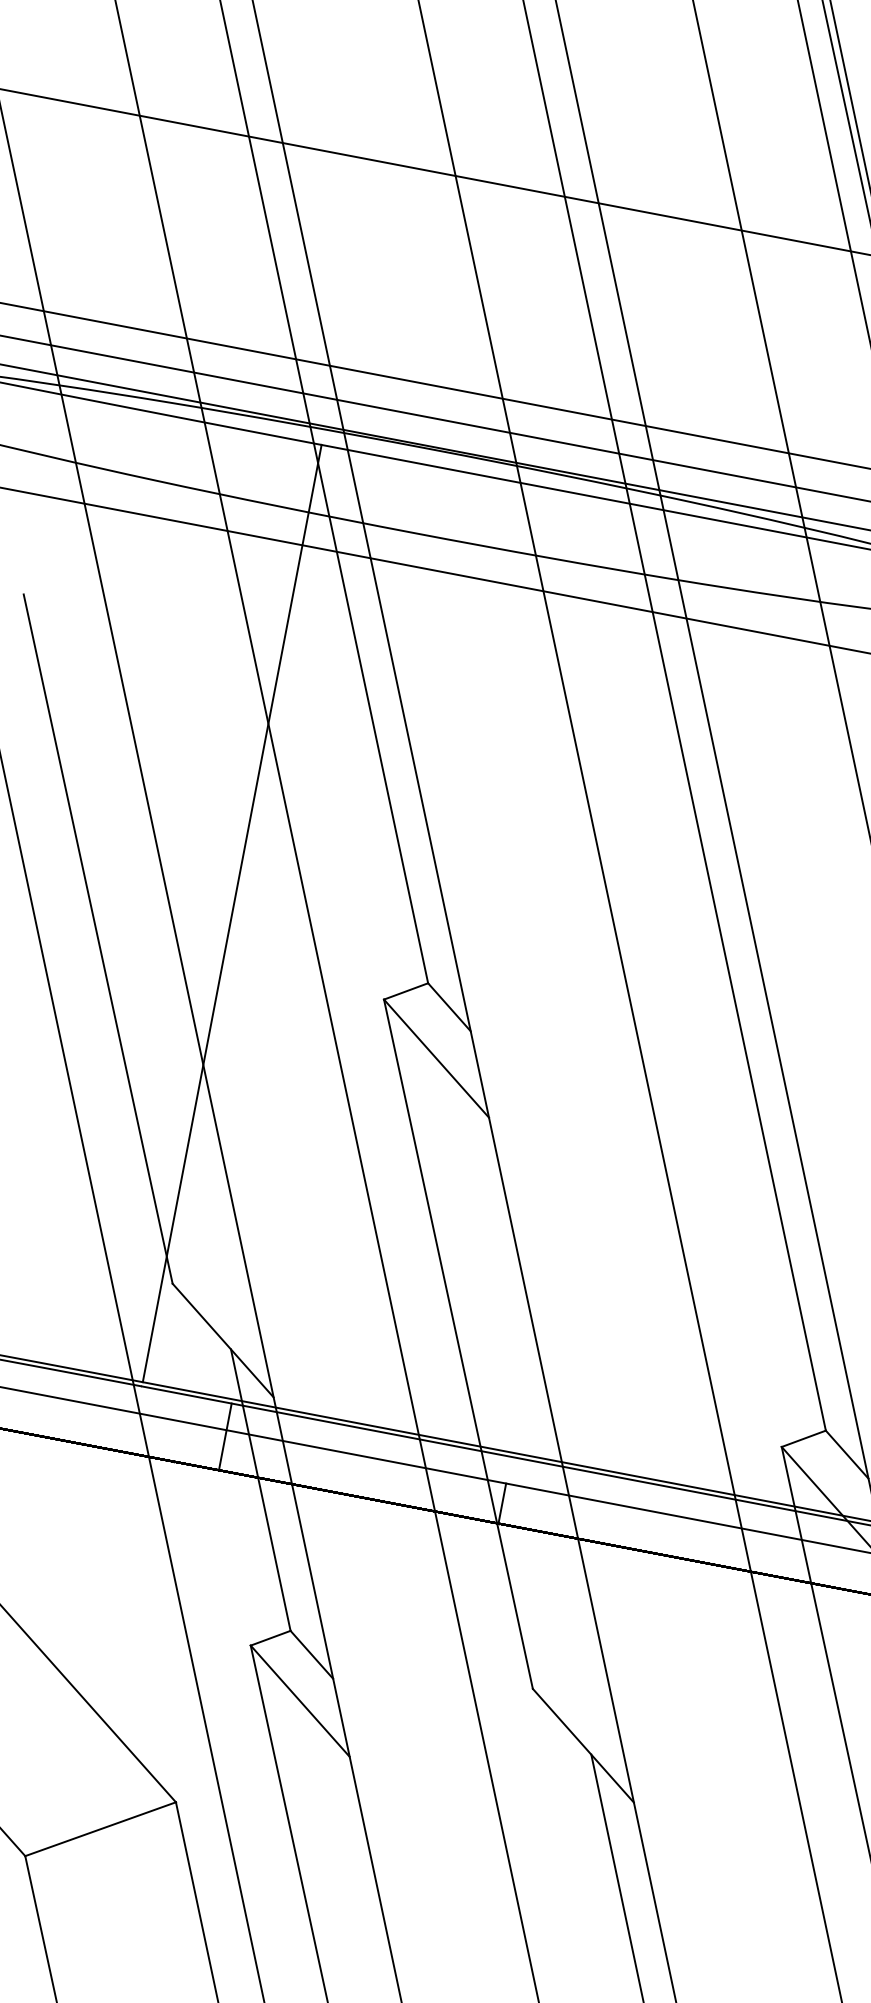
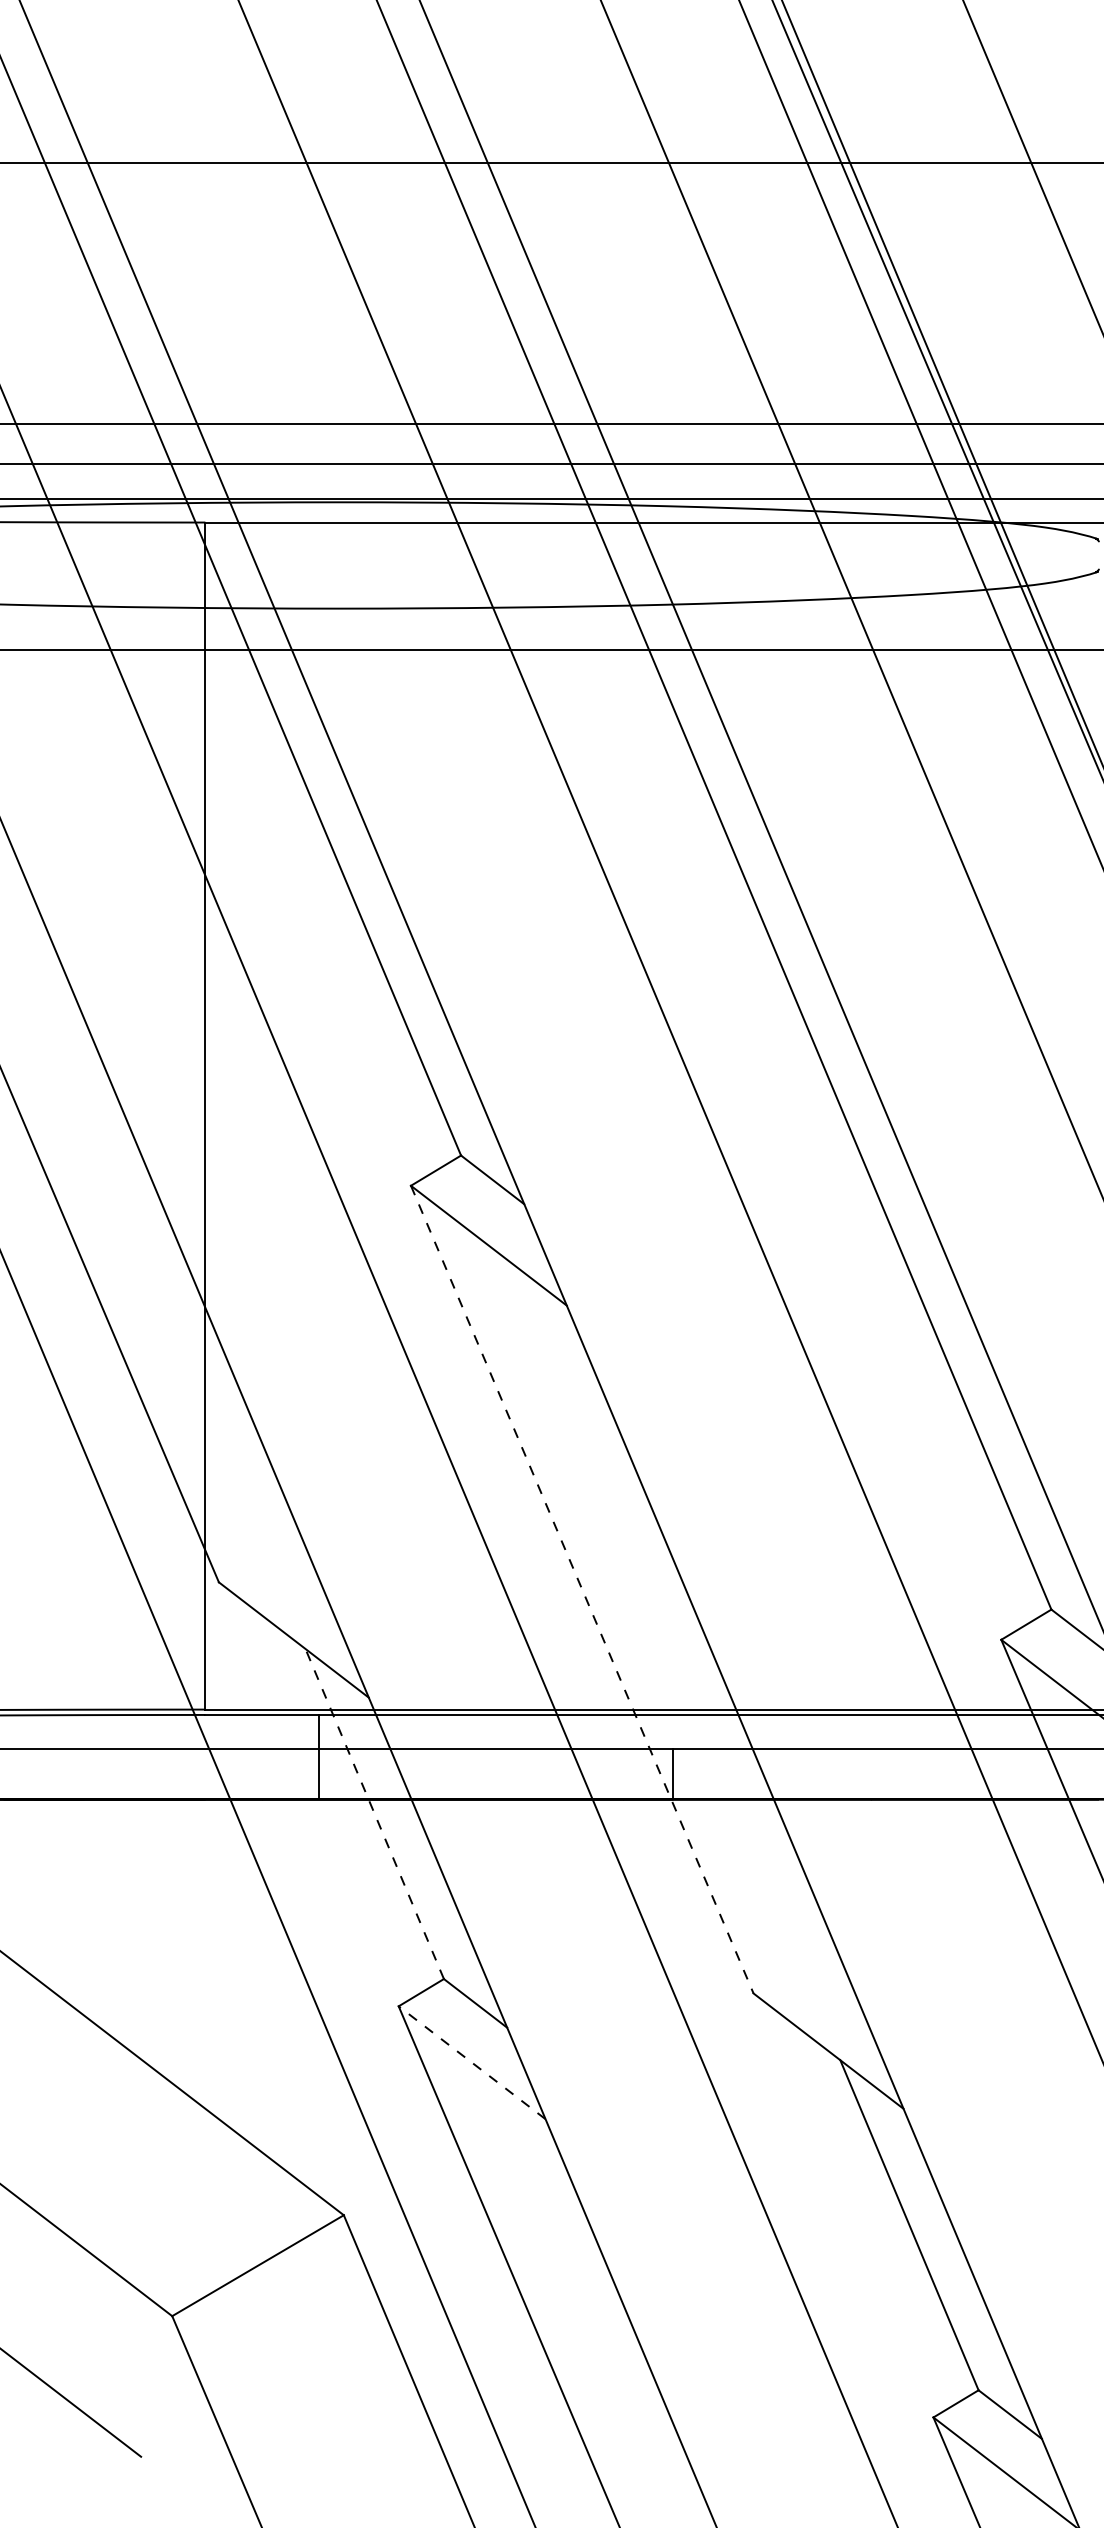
line: (458, 1344) -> (582, 1589), solid -> dashed
line: (260, 1490) -> (374, 1814), solid -> dashed
line: (300, 1701) -> (472, 2062), solid -> dashed

